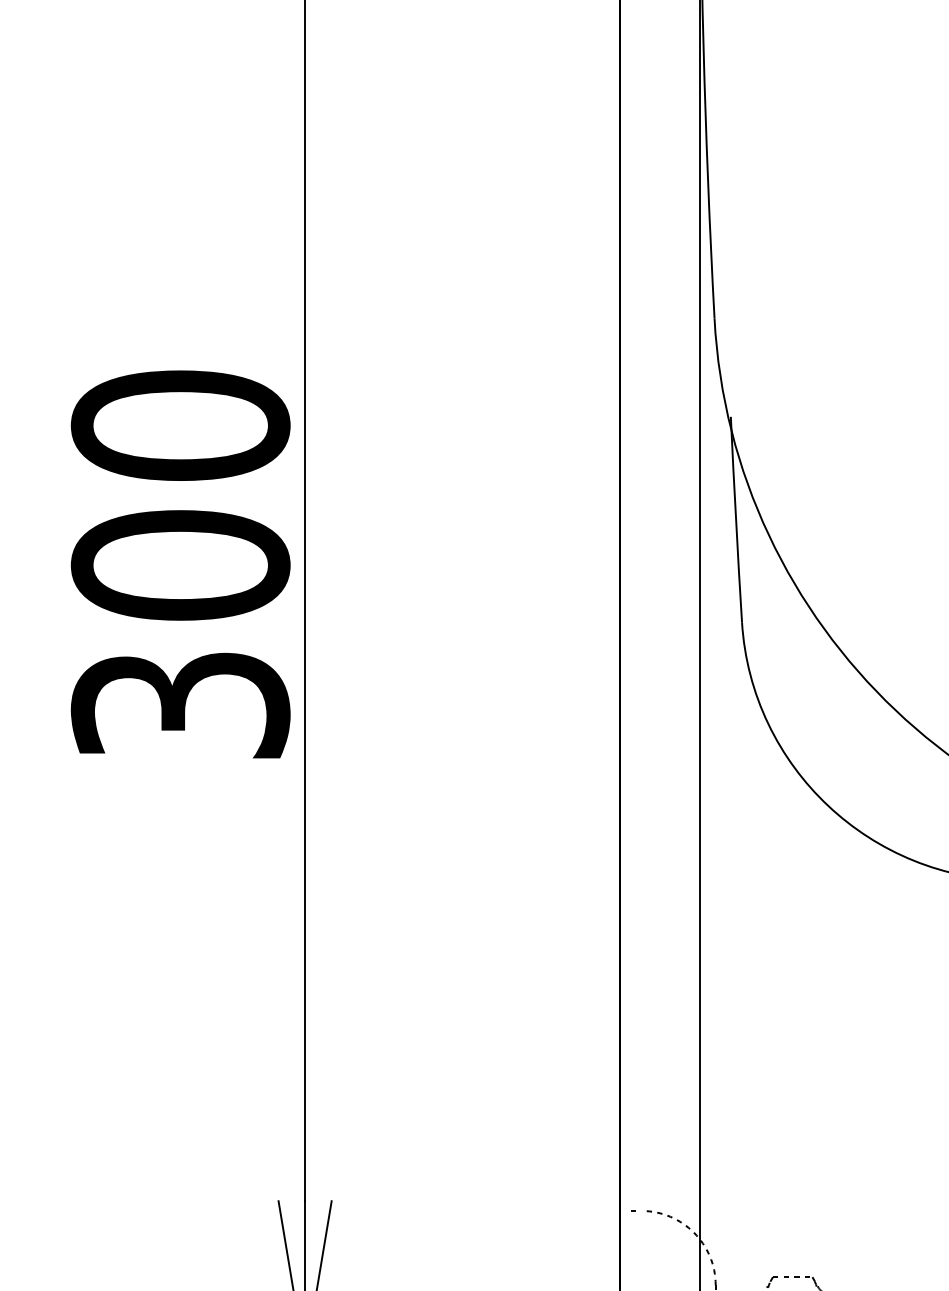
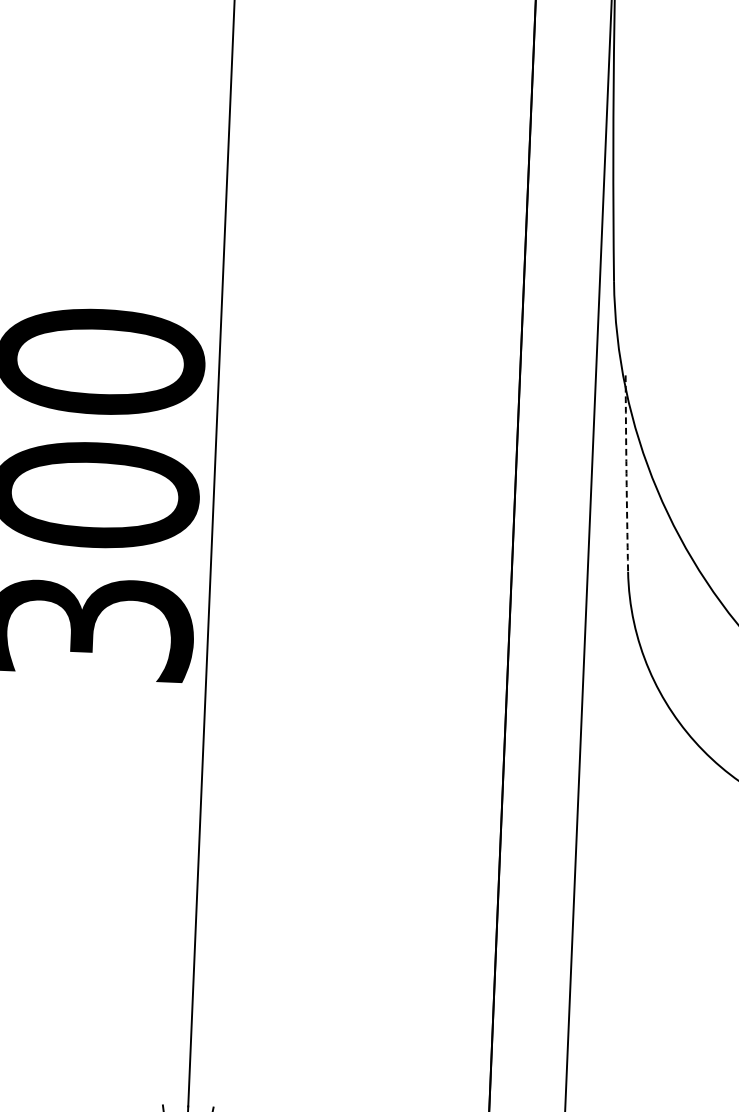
arc: (736, 519) -> (626, 473), solid -> dashed

